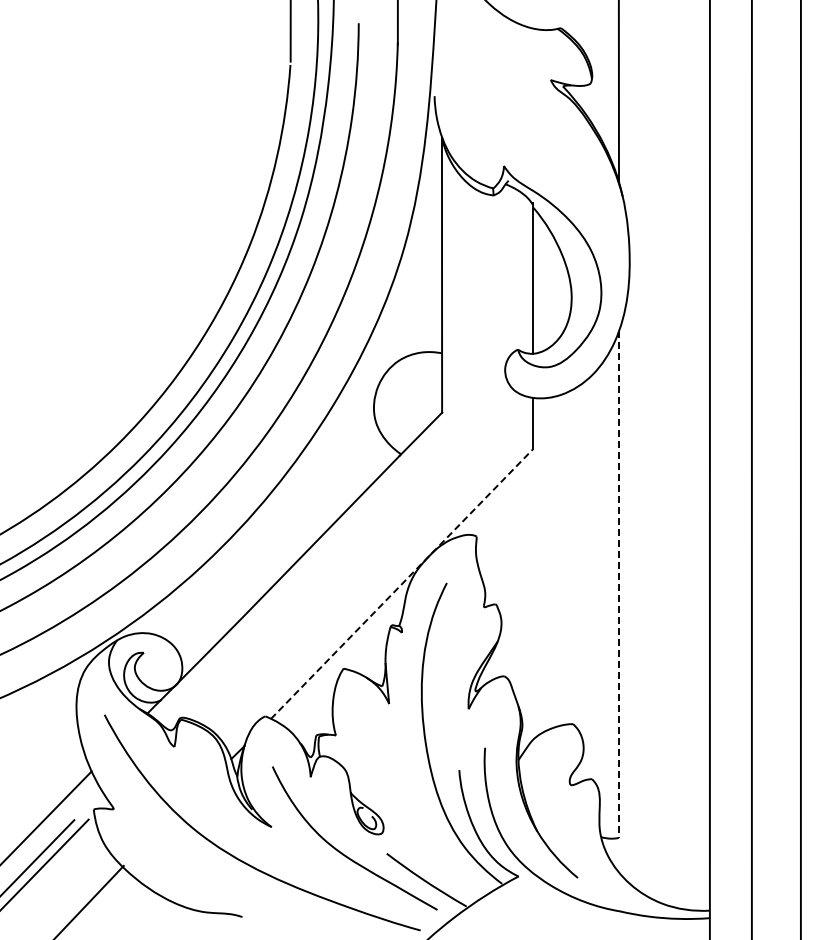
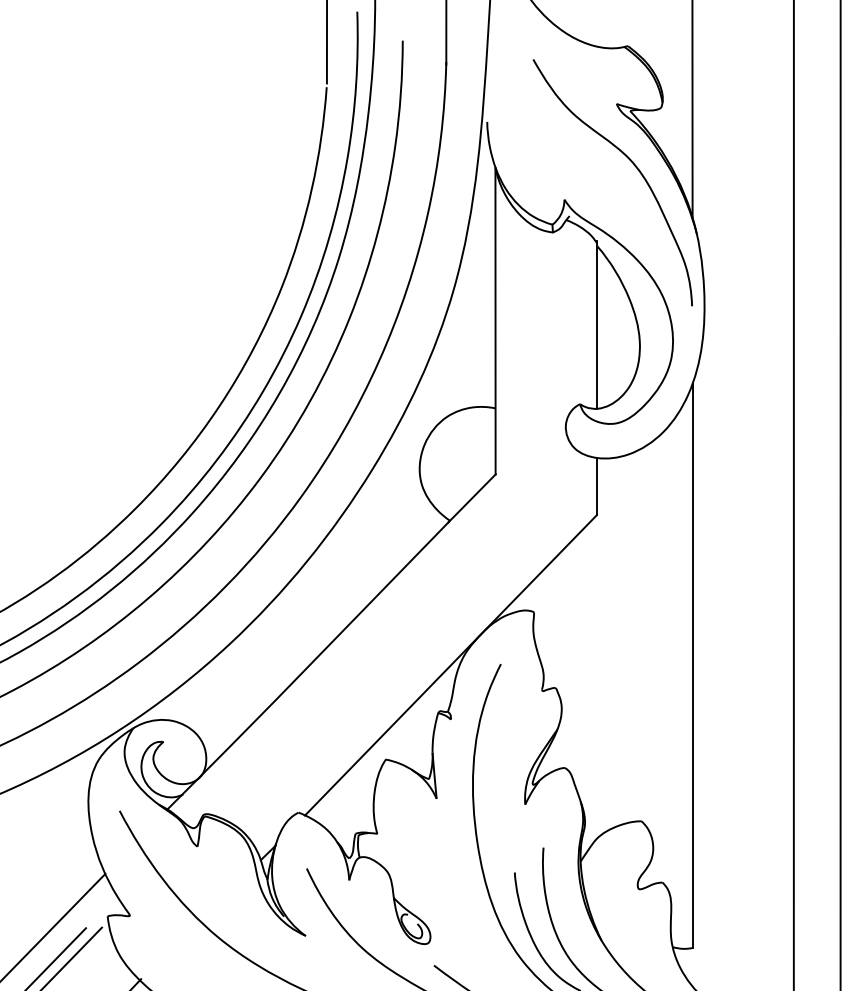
curve: (567, 137) -> (635, 167), added
line: (402, 583) -> (451, 664), dashed -> solid
line: (618, 585) -> (692, 666), dashed -> solid

